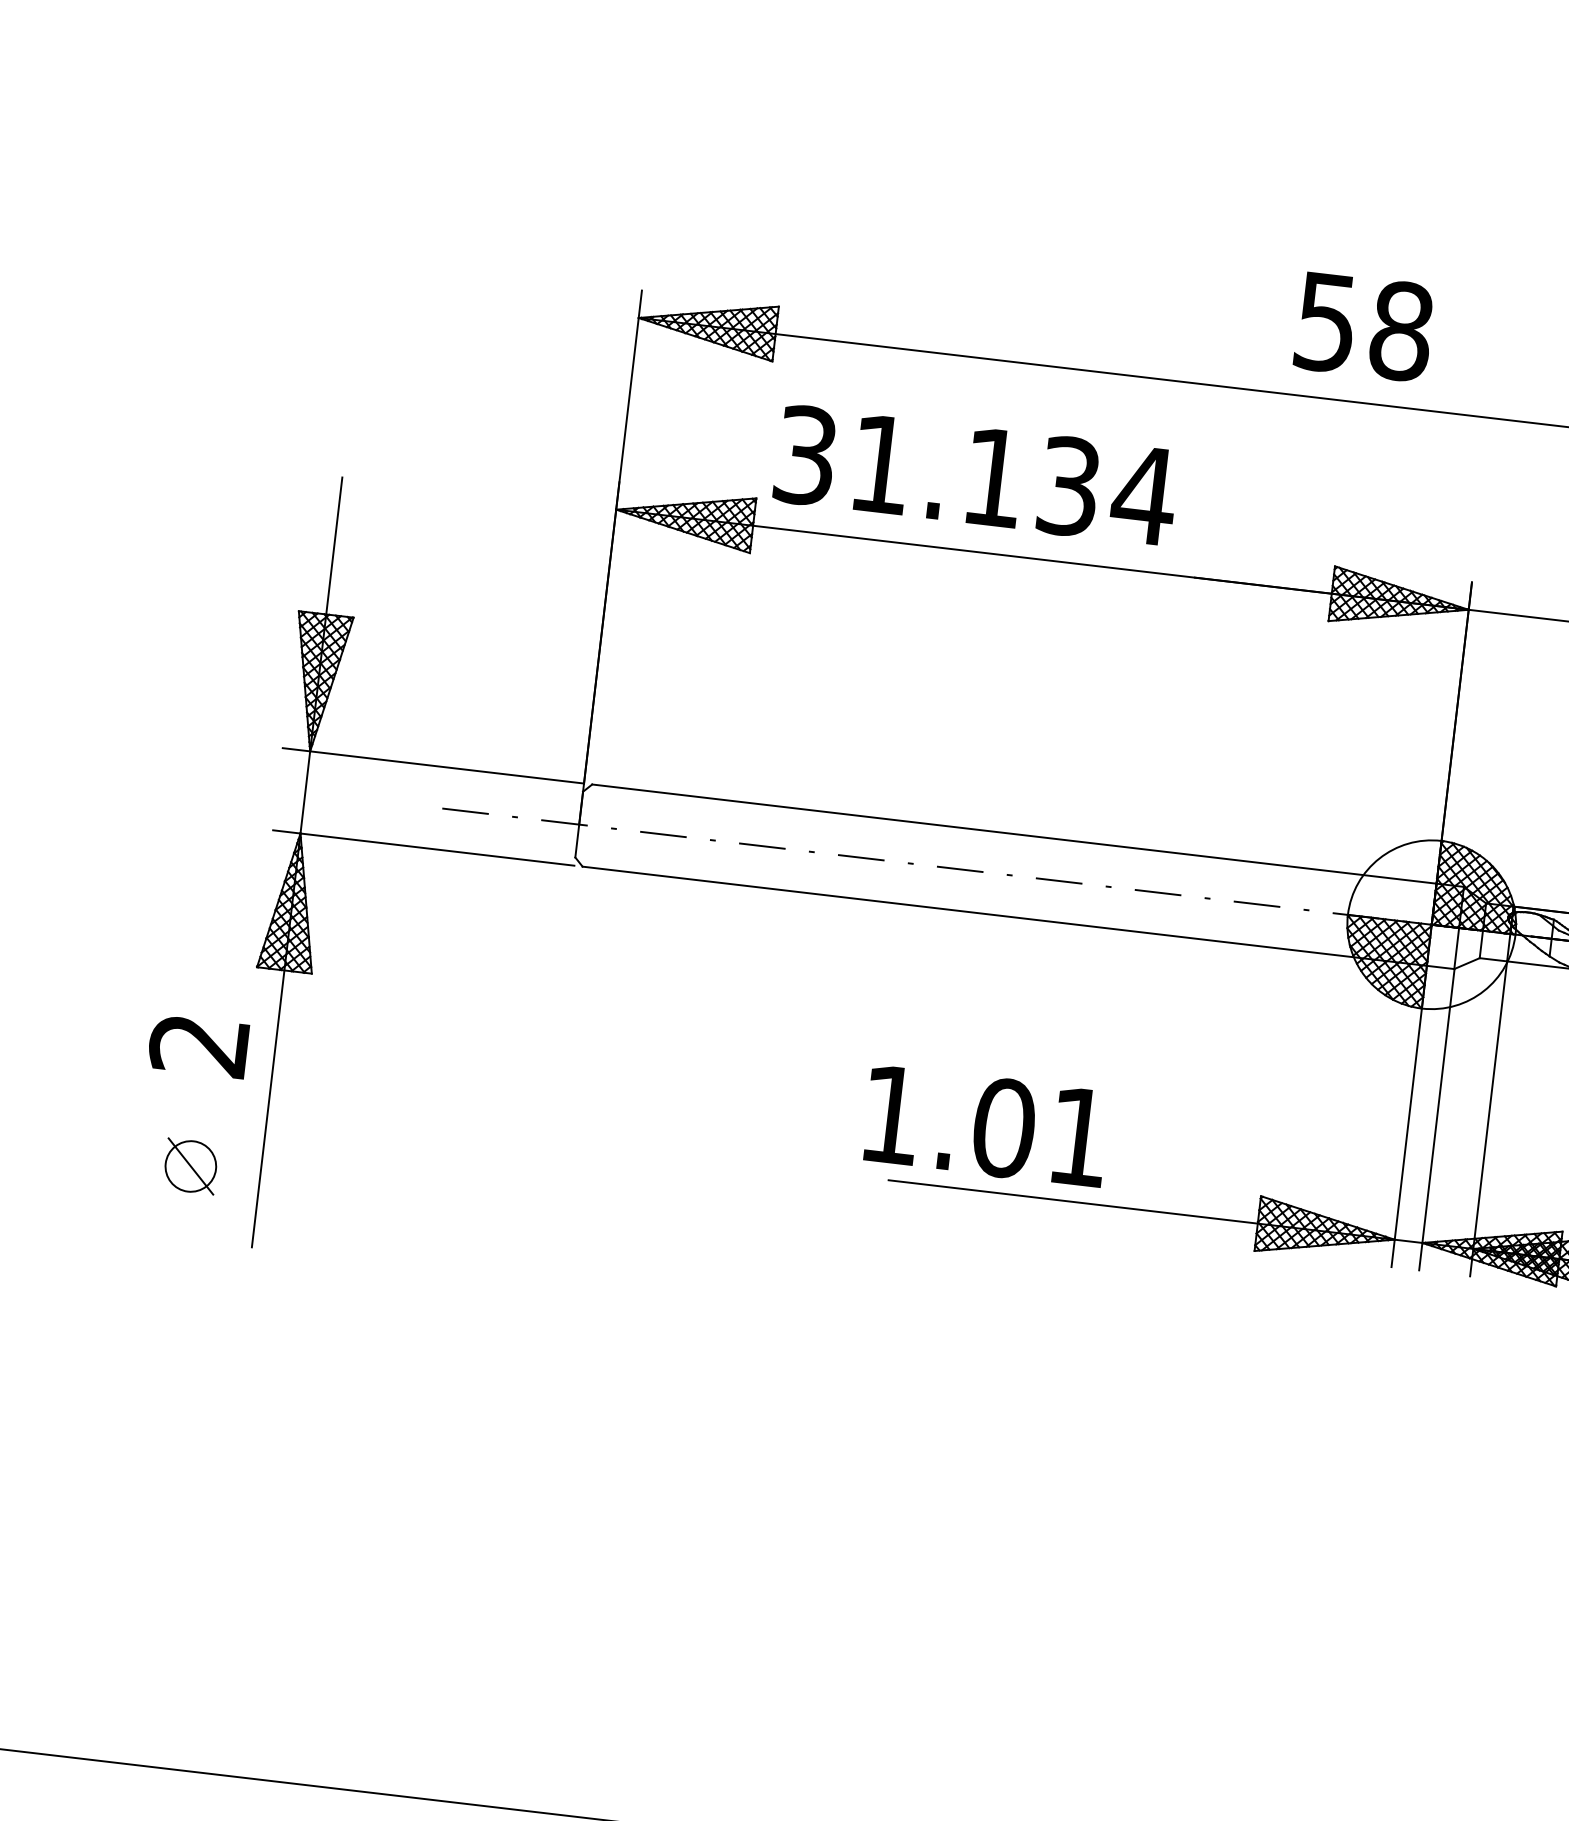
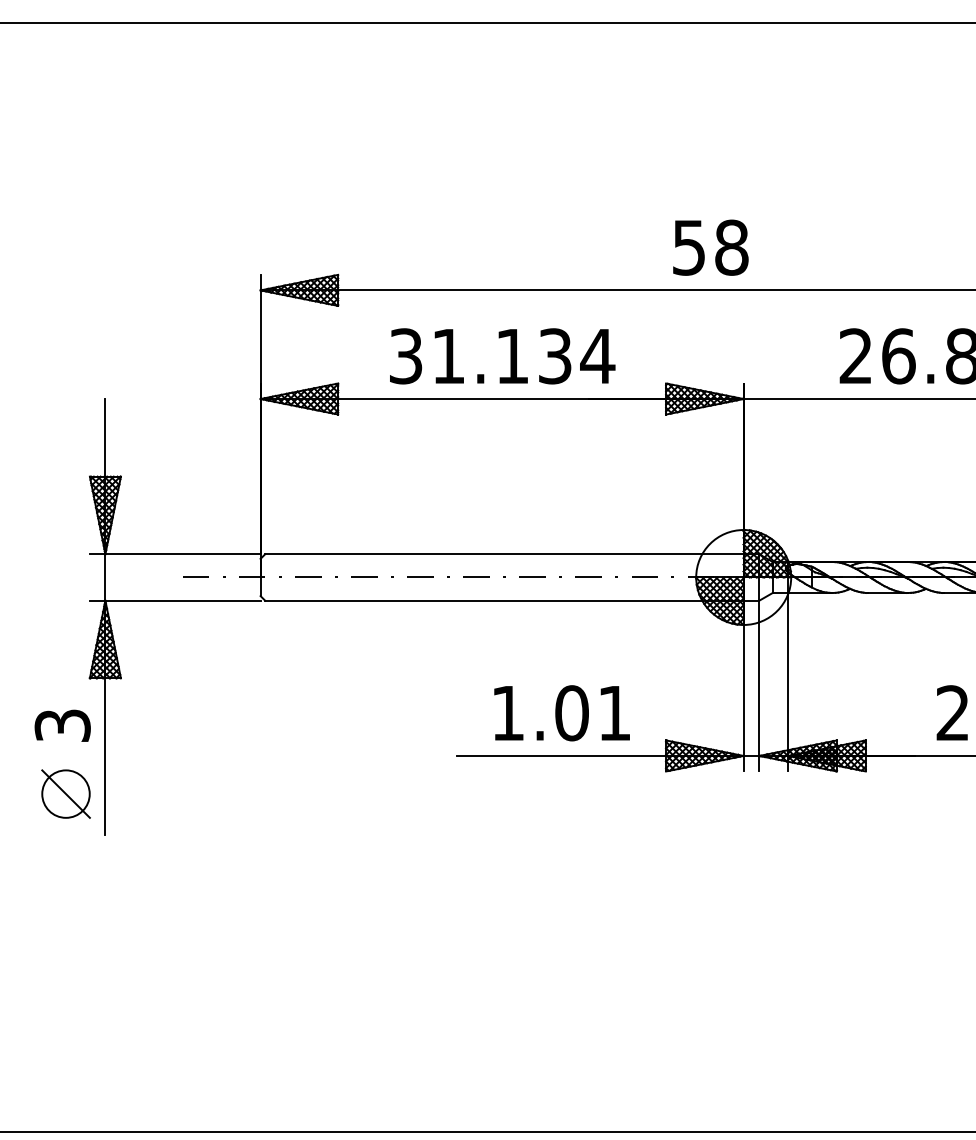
text: (1363, 326) -> (710, 247), moved
text: (976, 475) -> (502, 356), moved
text: (198, 1044) -> (62, 725), 2 -> 3
text: (985, 1126) -> (561, 713), moved
part: (190, 1165) -> (65, 793), size x1.67

